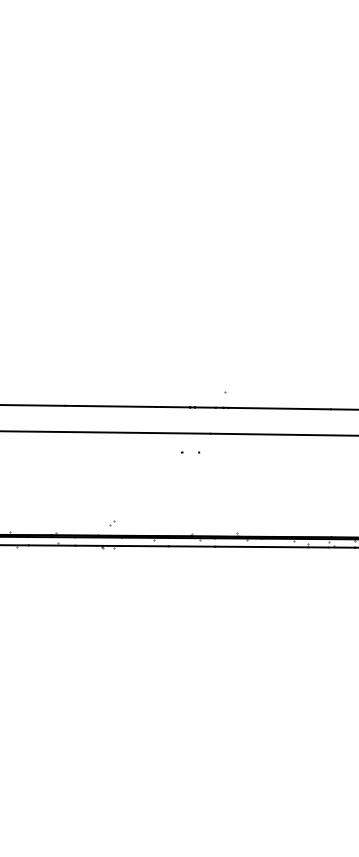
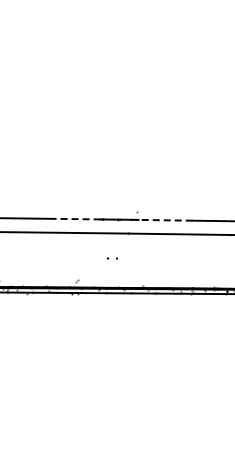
line: (109, 407) -> (75, 219), solid -> dashed
line: (279, 408) -> (165, 220), solid -> dashed
part: (188, 452) -> (111, 258), moved

